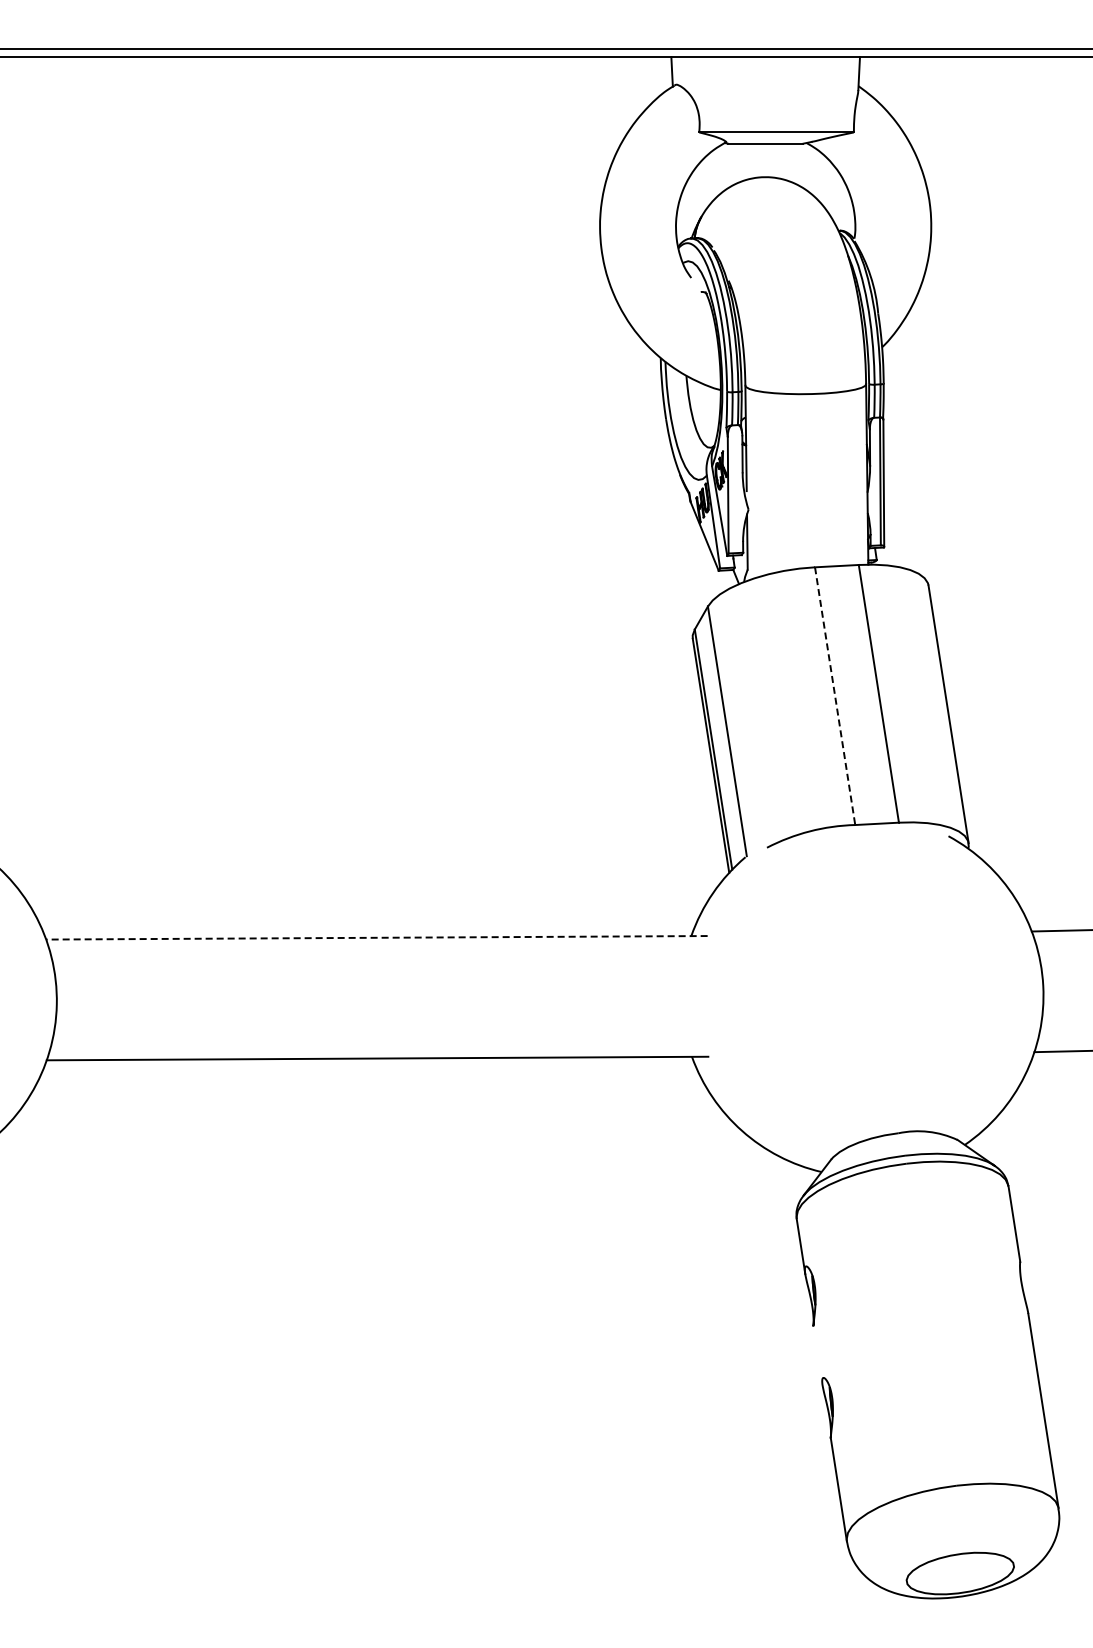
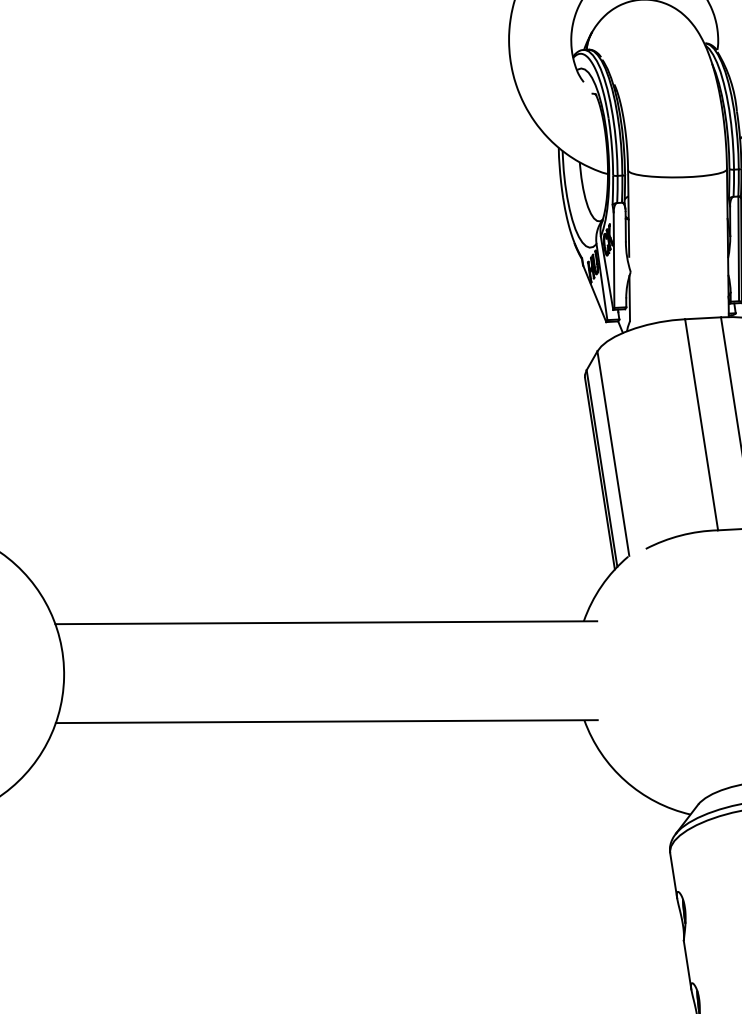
line: (835, 696) -> (701, 425), dashed -> solid
line: (376, 937) -> (325, 622), dashed -> solid
line: (817, 1355) -> (687, 964), added

